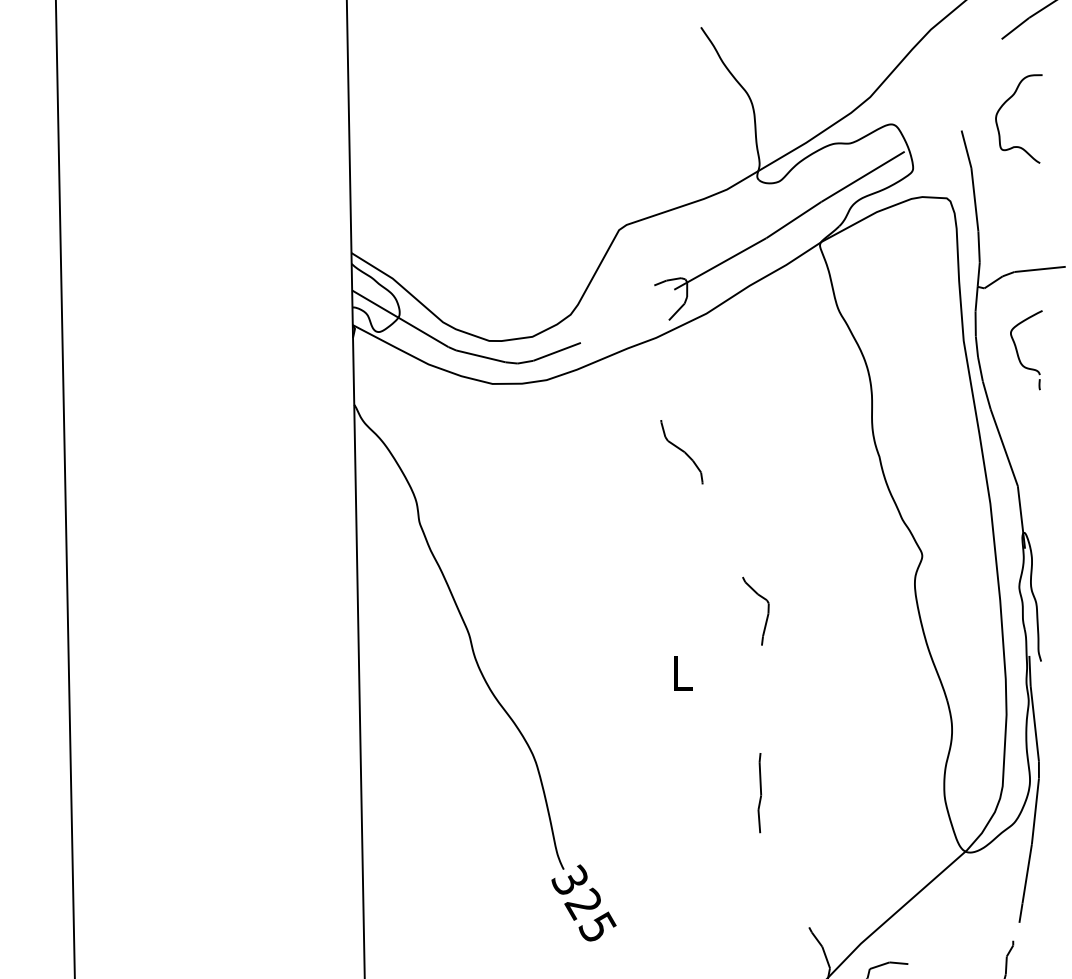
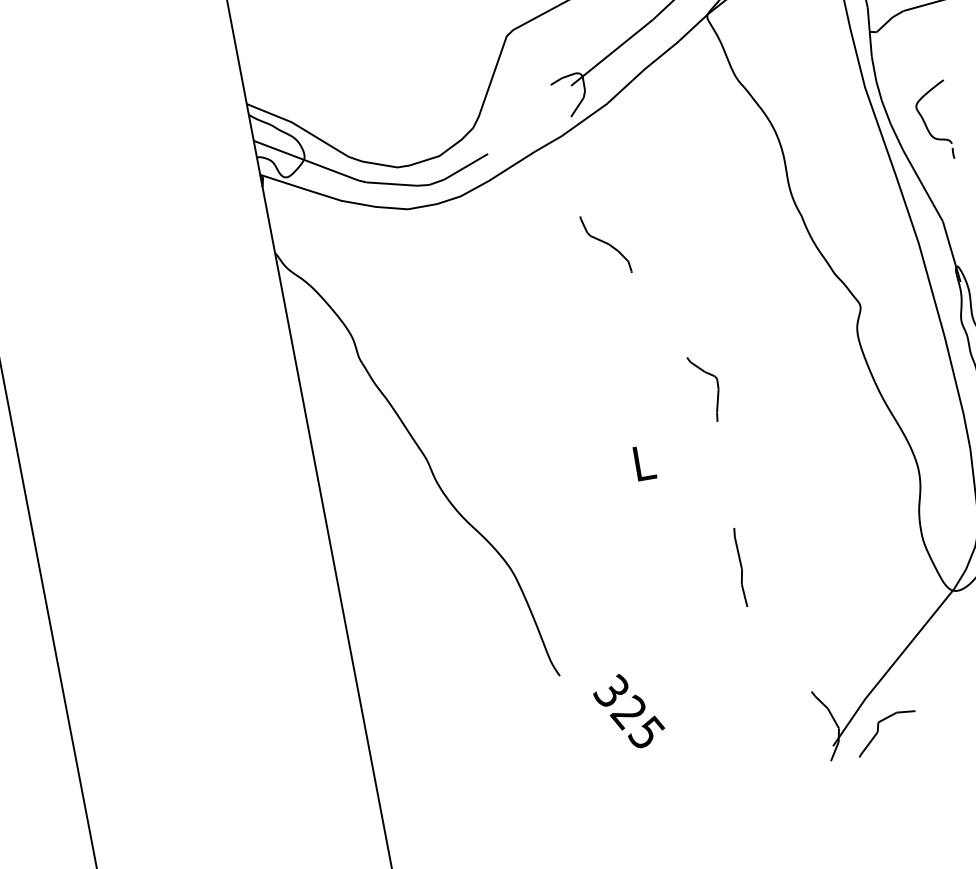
part: (1018, 352) -> (927, 125), moved
text: (583, 902) -> (628, 710), moved

